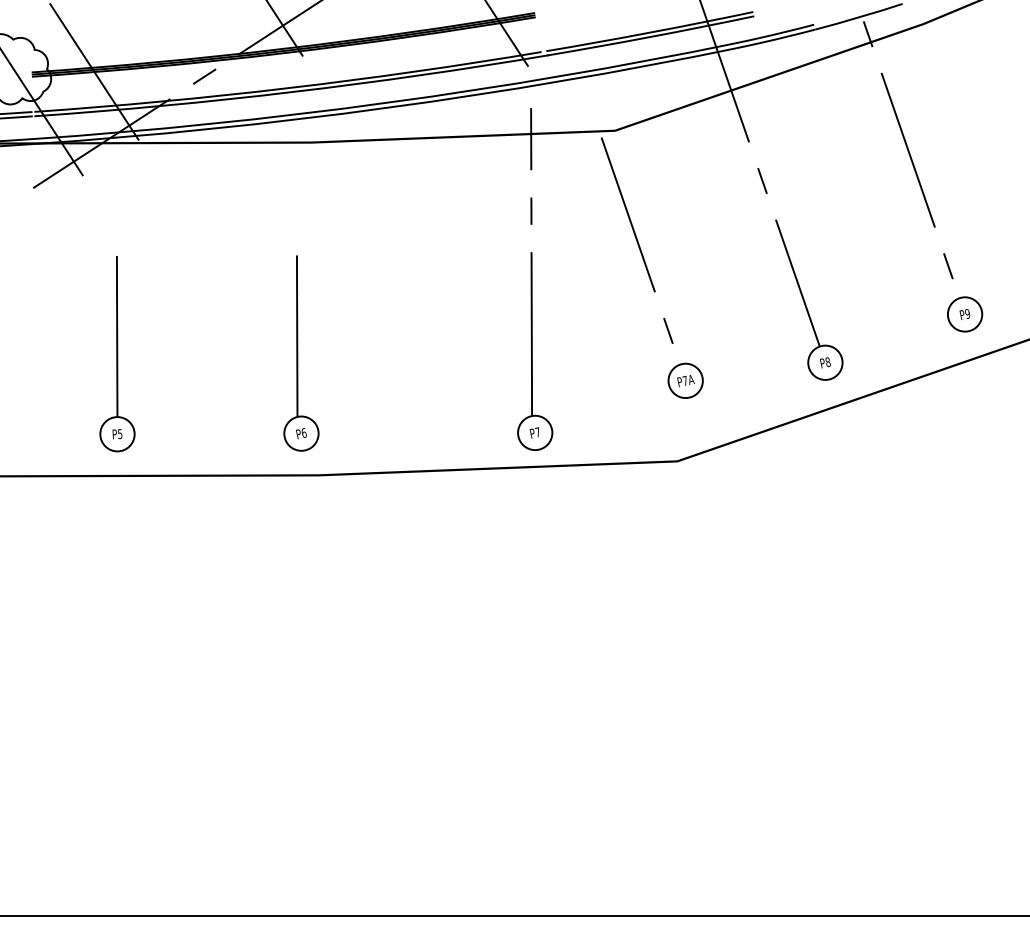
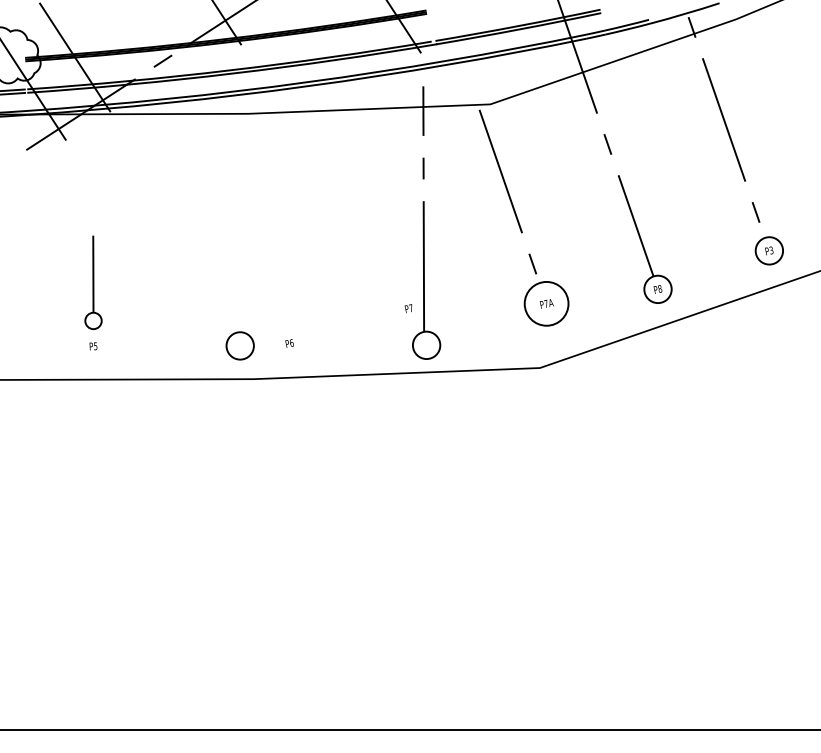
text: (967, 313) -> (771, 250), P9 -> P3
line: (296, 335) -> (236, 267), removed
part: (117, 354) -> (93, 282), size x0.6
circle: (685, 380) -> (546, 303), size x1.6
text: (533, 432) -> (407, 308), moved
text: (301, 433) -> (289, 343), moved

